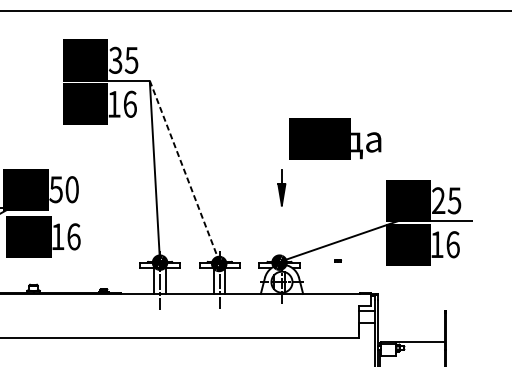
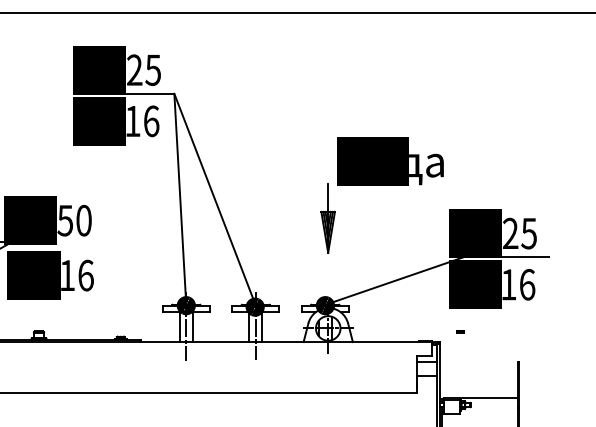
text: (115, 60) -> (134, 70), Dn35 -> Dn25
line: (184, 171) -> (214, 199), dashed -> solid
part: (281, 187) -> (327, 218), size x1.67
part: (338, 260) -> (460, 331), moved

